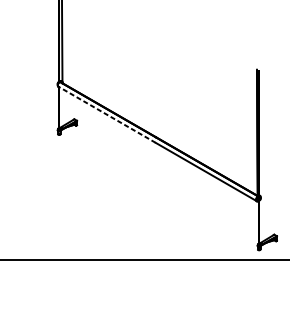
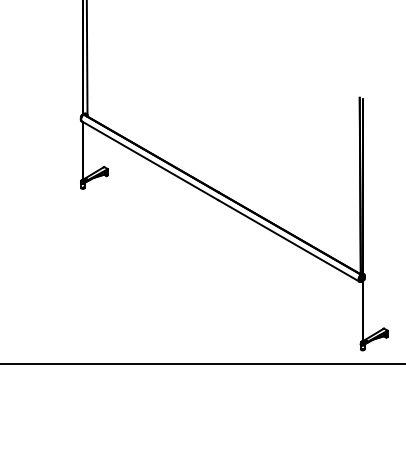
line: (107, 114) -> (150, 160), dashed -> solid

